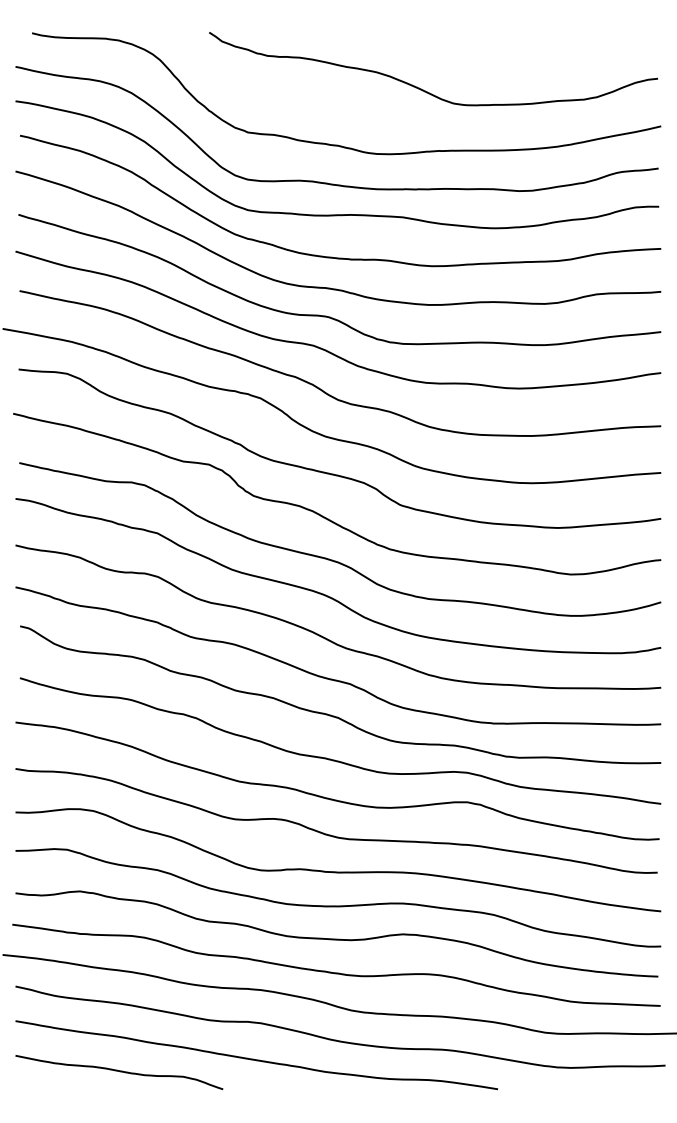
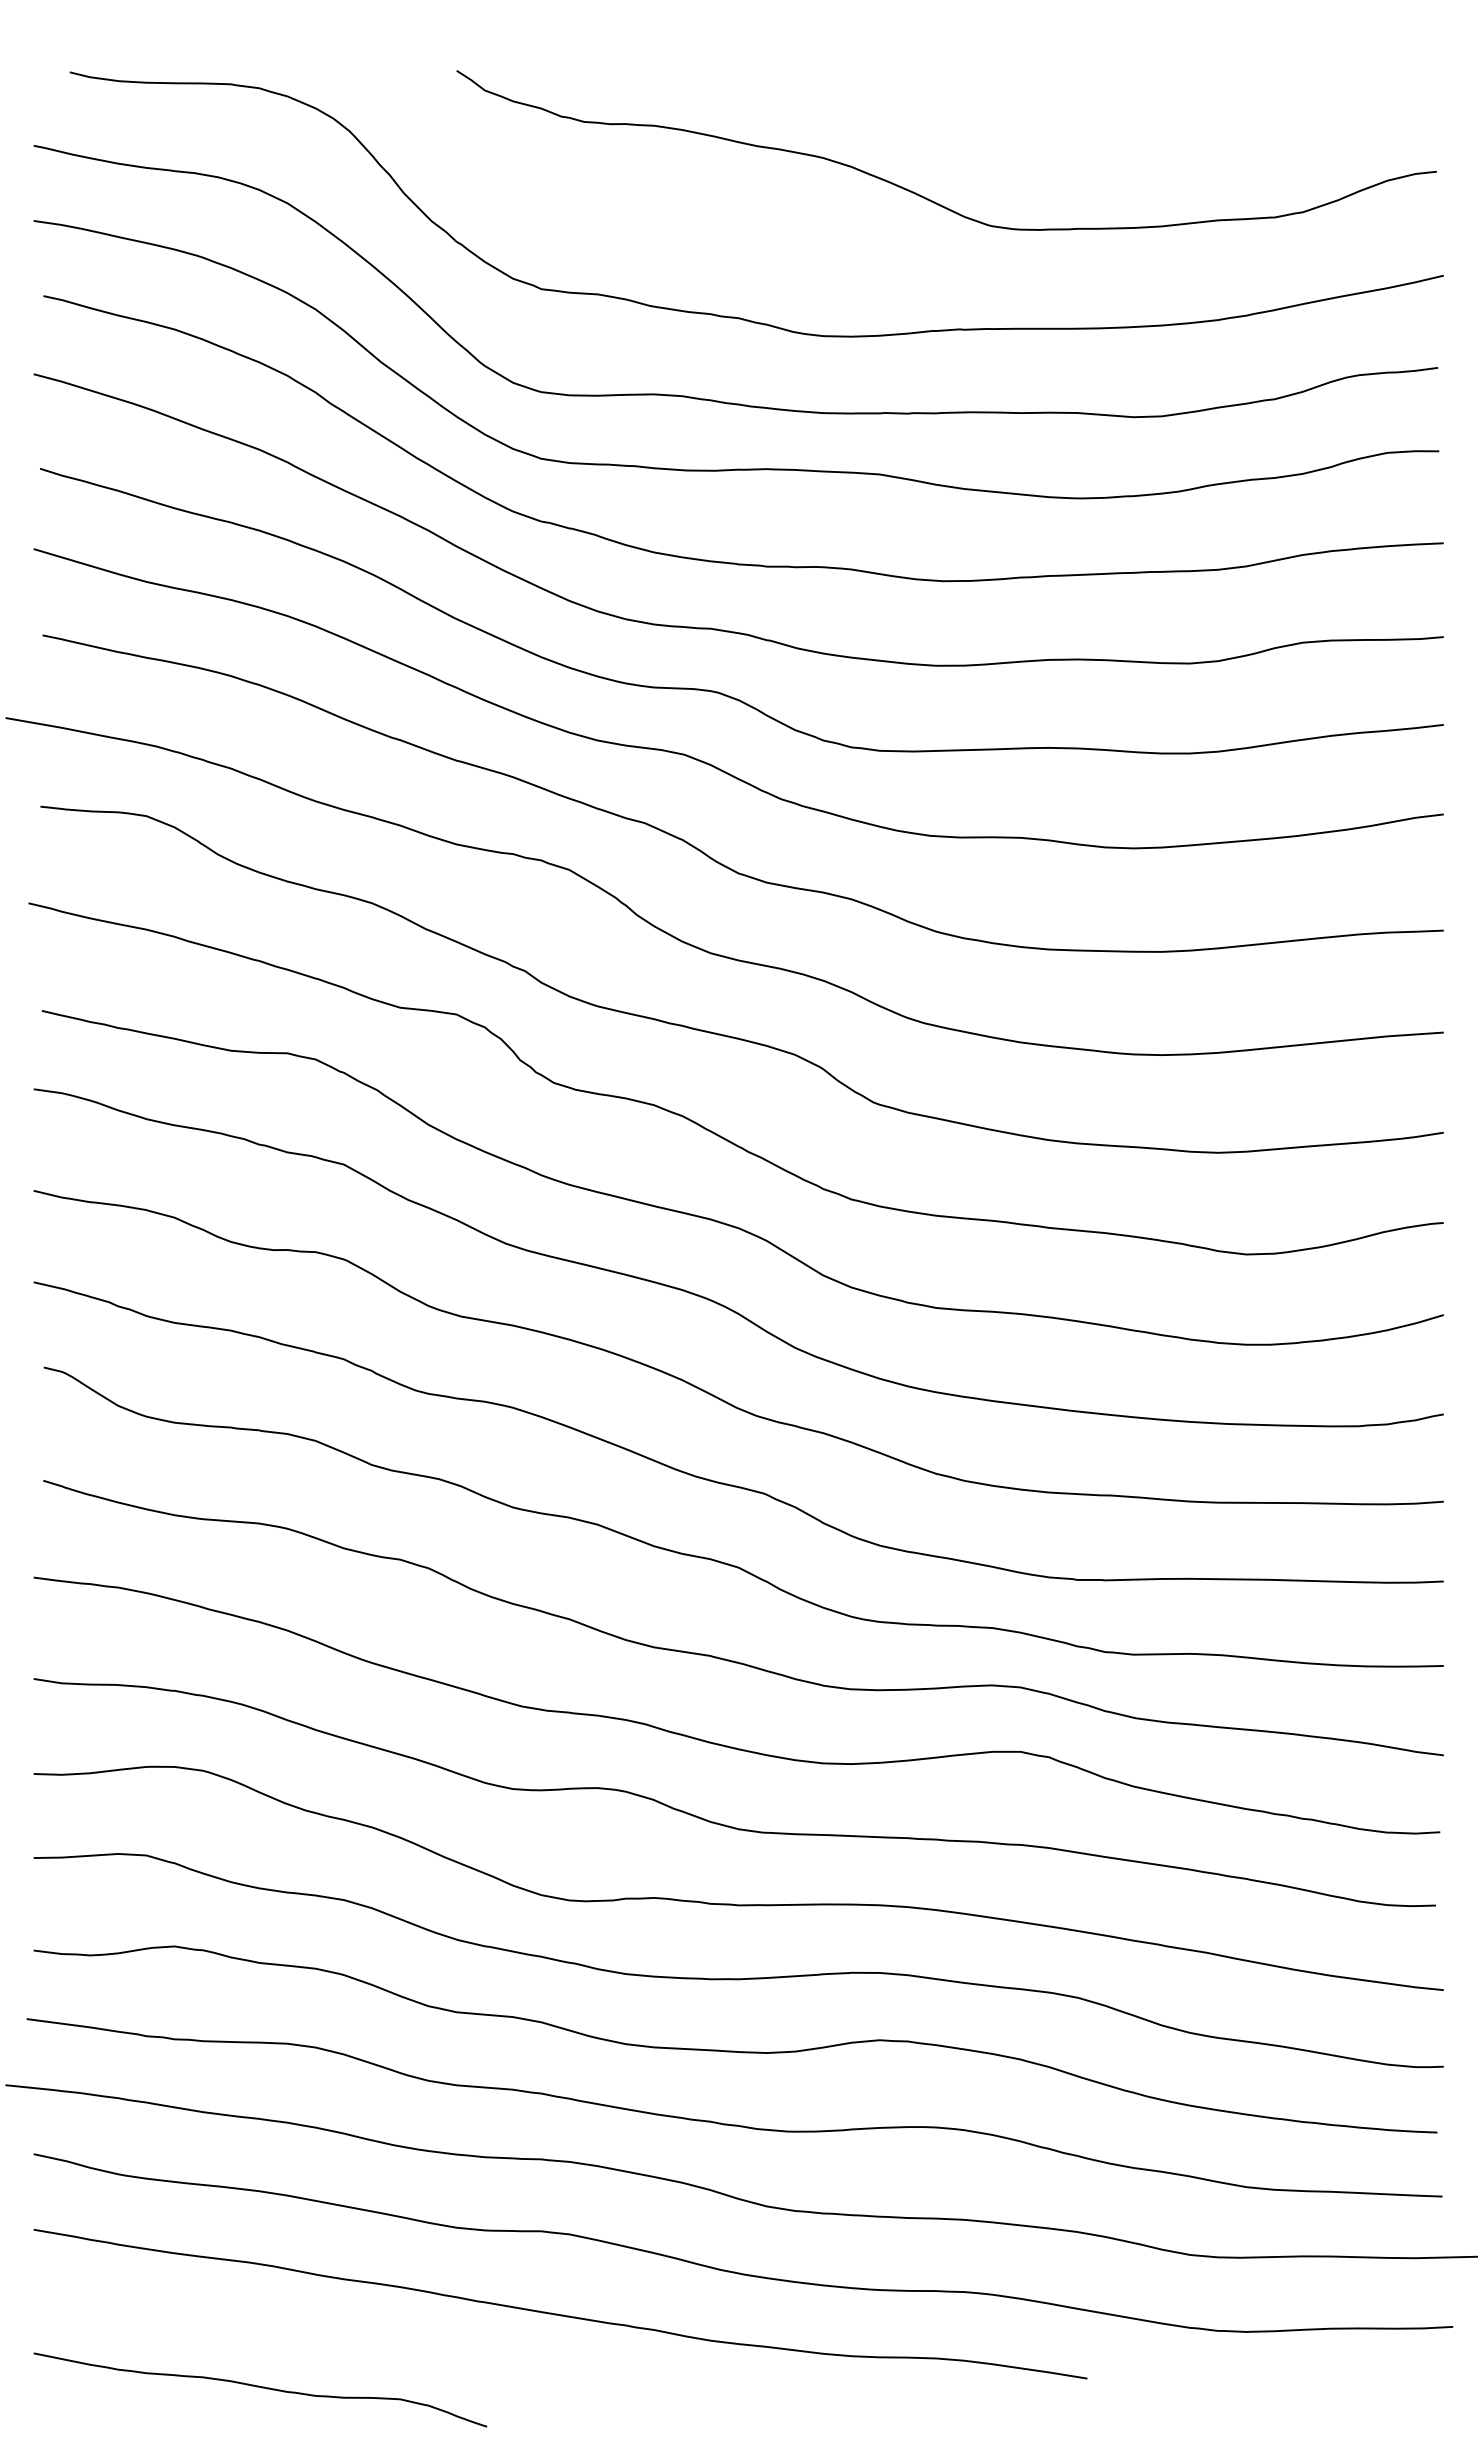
curve: (119, 1072) -> (260, 2389), moved

